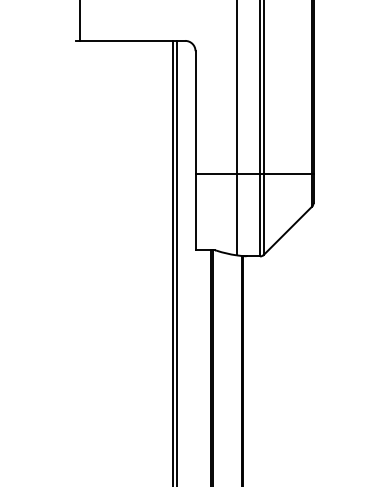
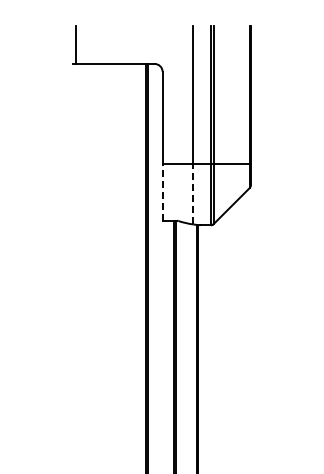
line: (195, 211) -> (162, 191), solid -> dashed
line: (236, 213) -> (193, 193), solid -> dashed

